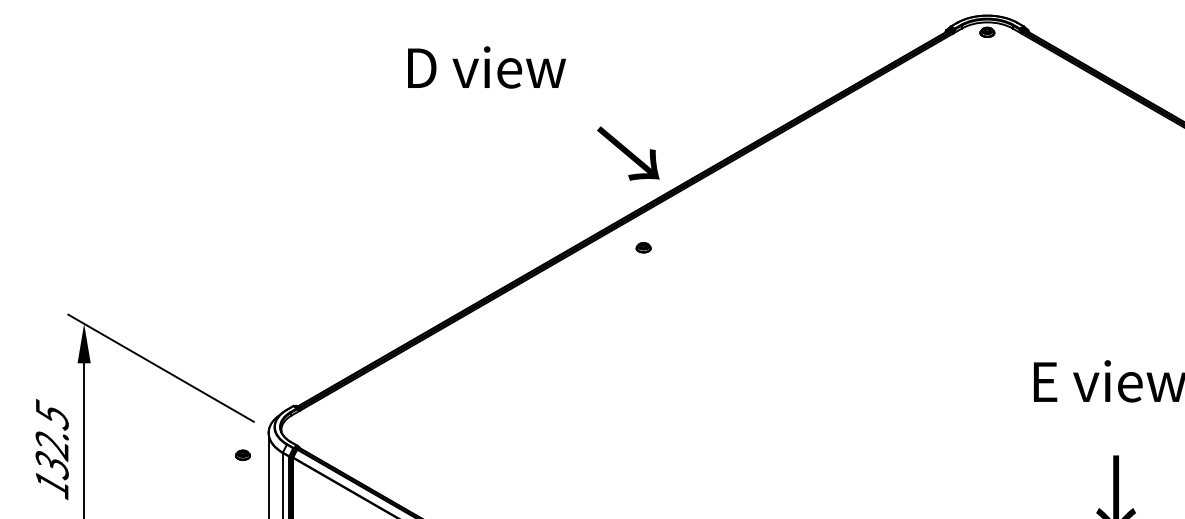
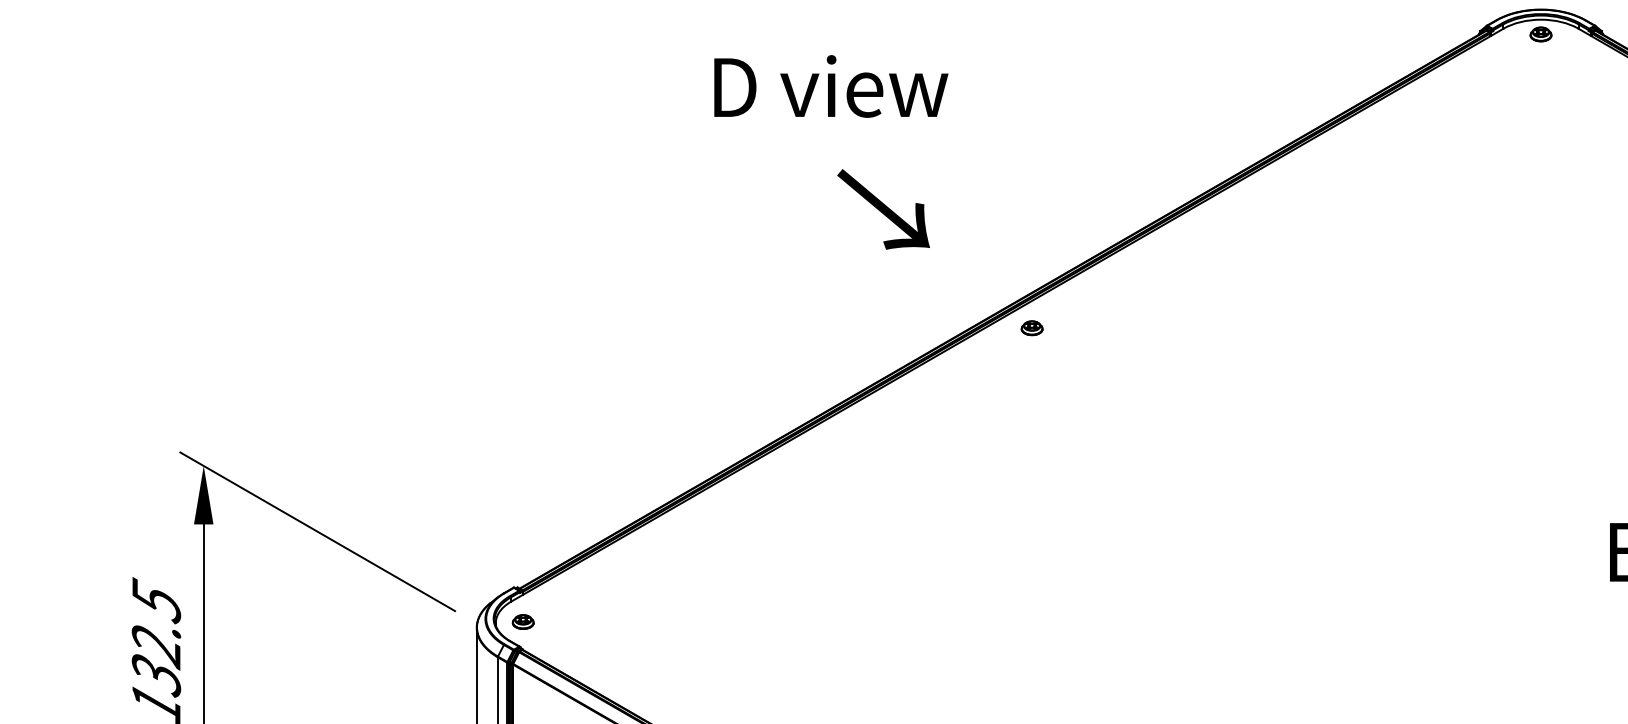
text: (486, 67) -> (830, 86), moved
text: (628, 153) -> (883, 209), moved
part: (643, 247) -> (1031, 327), moved
part: (242, 454) -> (522, 620), moved

